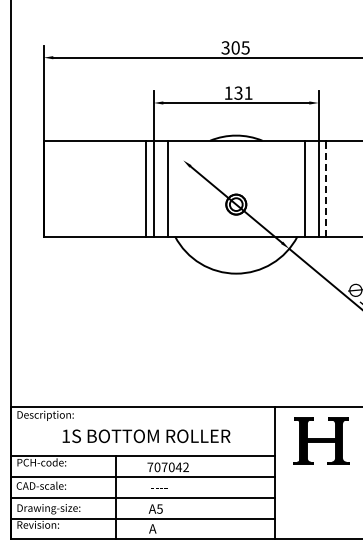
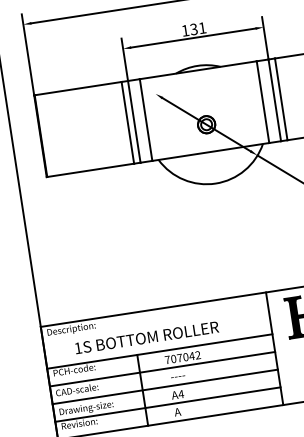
line: (326, 188) -> (281, 99), dashed -> solid
text: (146, 436) -> (146, 337), moved
text: (159, 508) -> (180, 393), A5 -> A4

